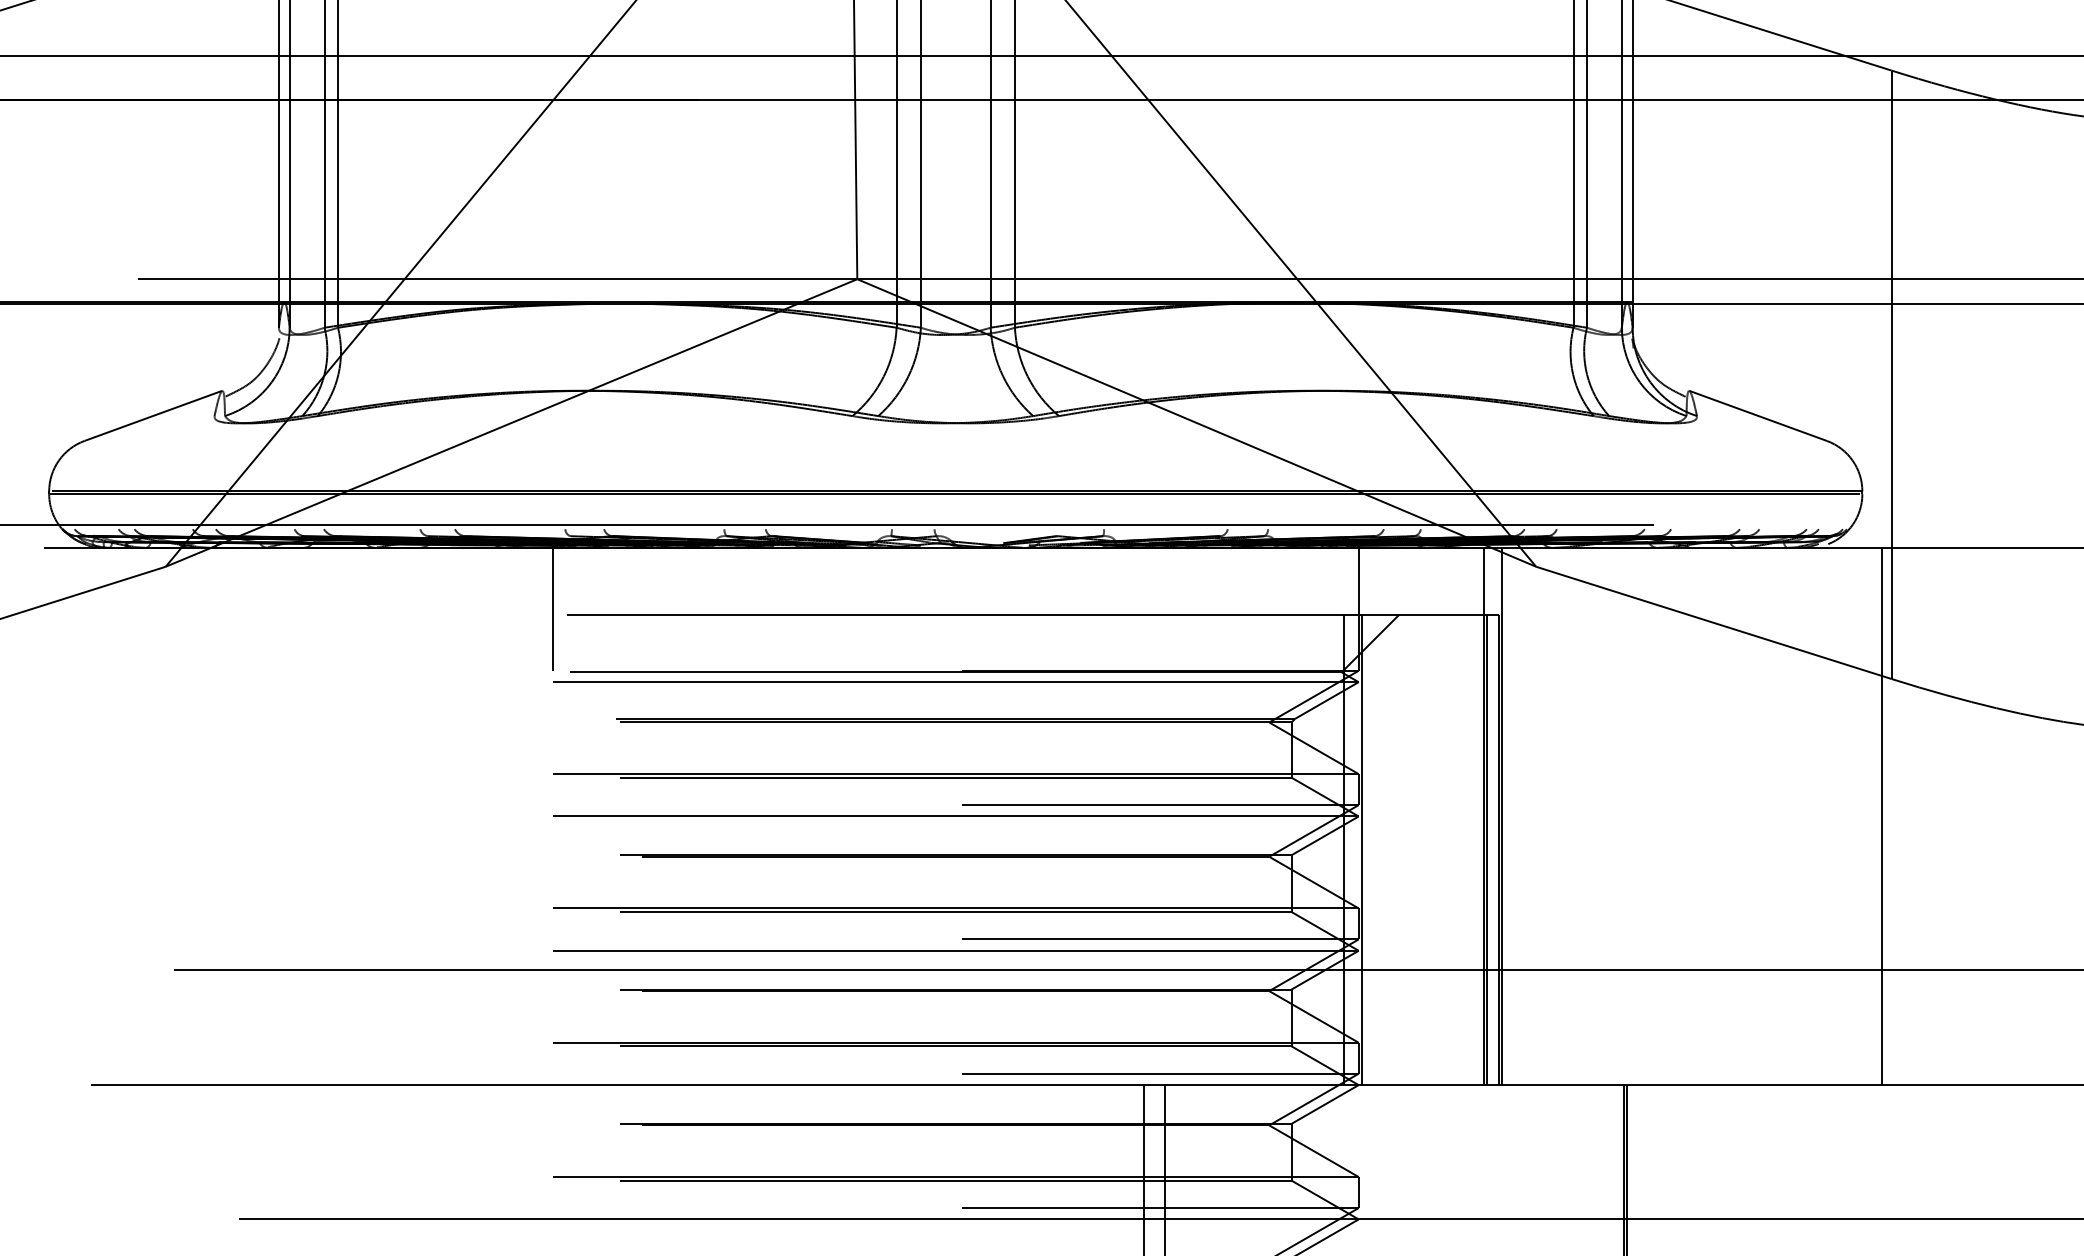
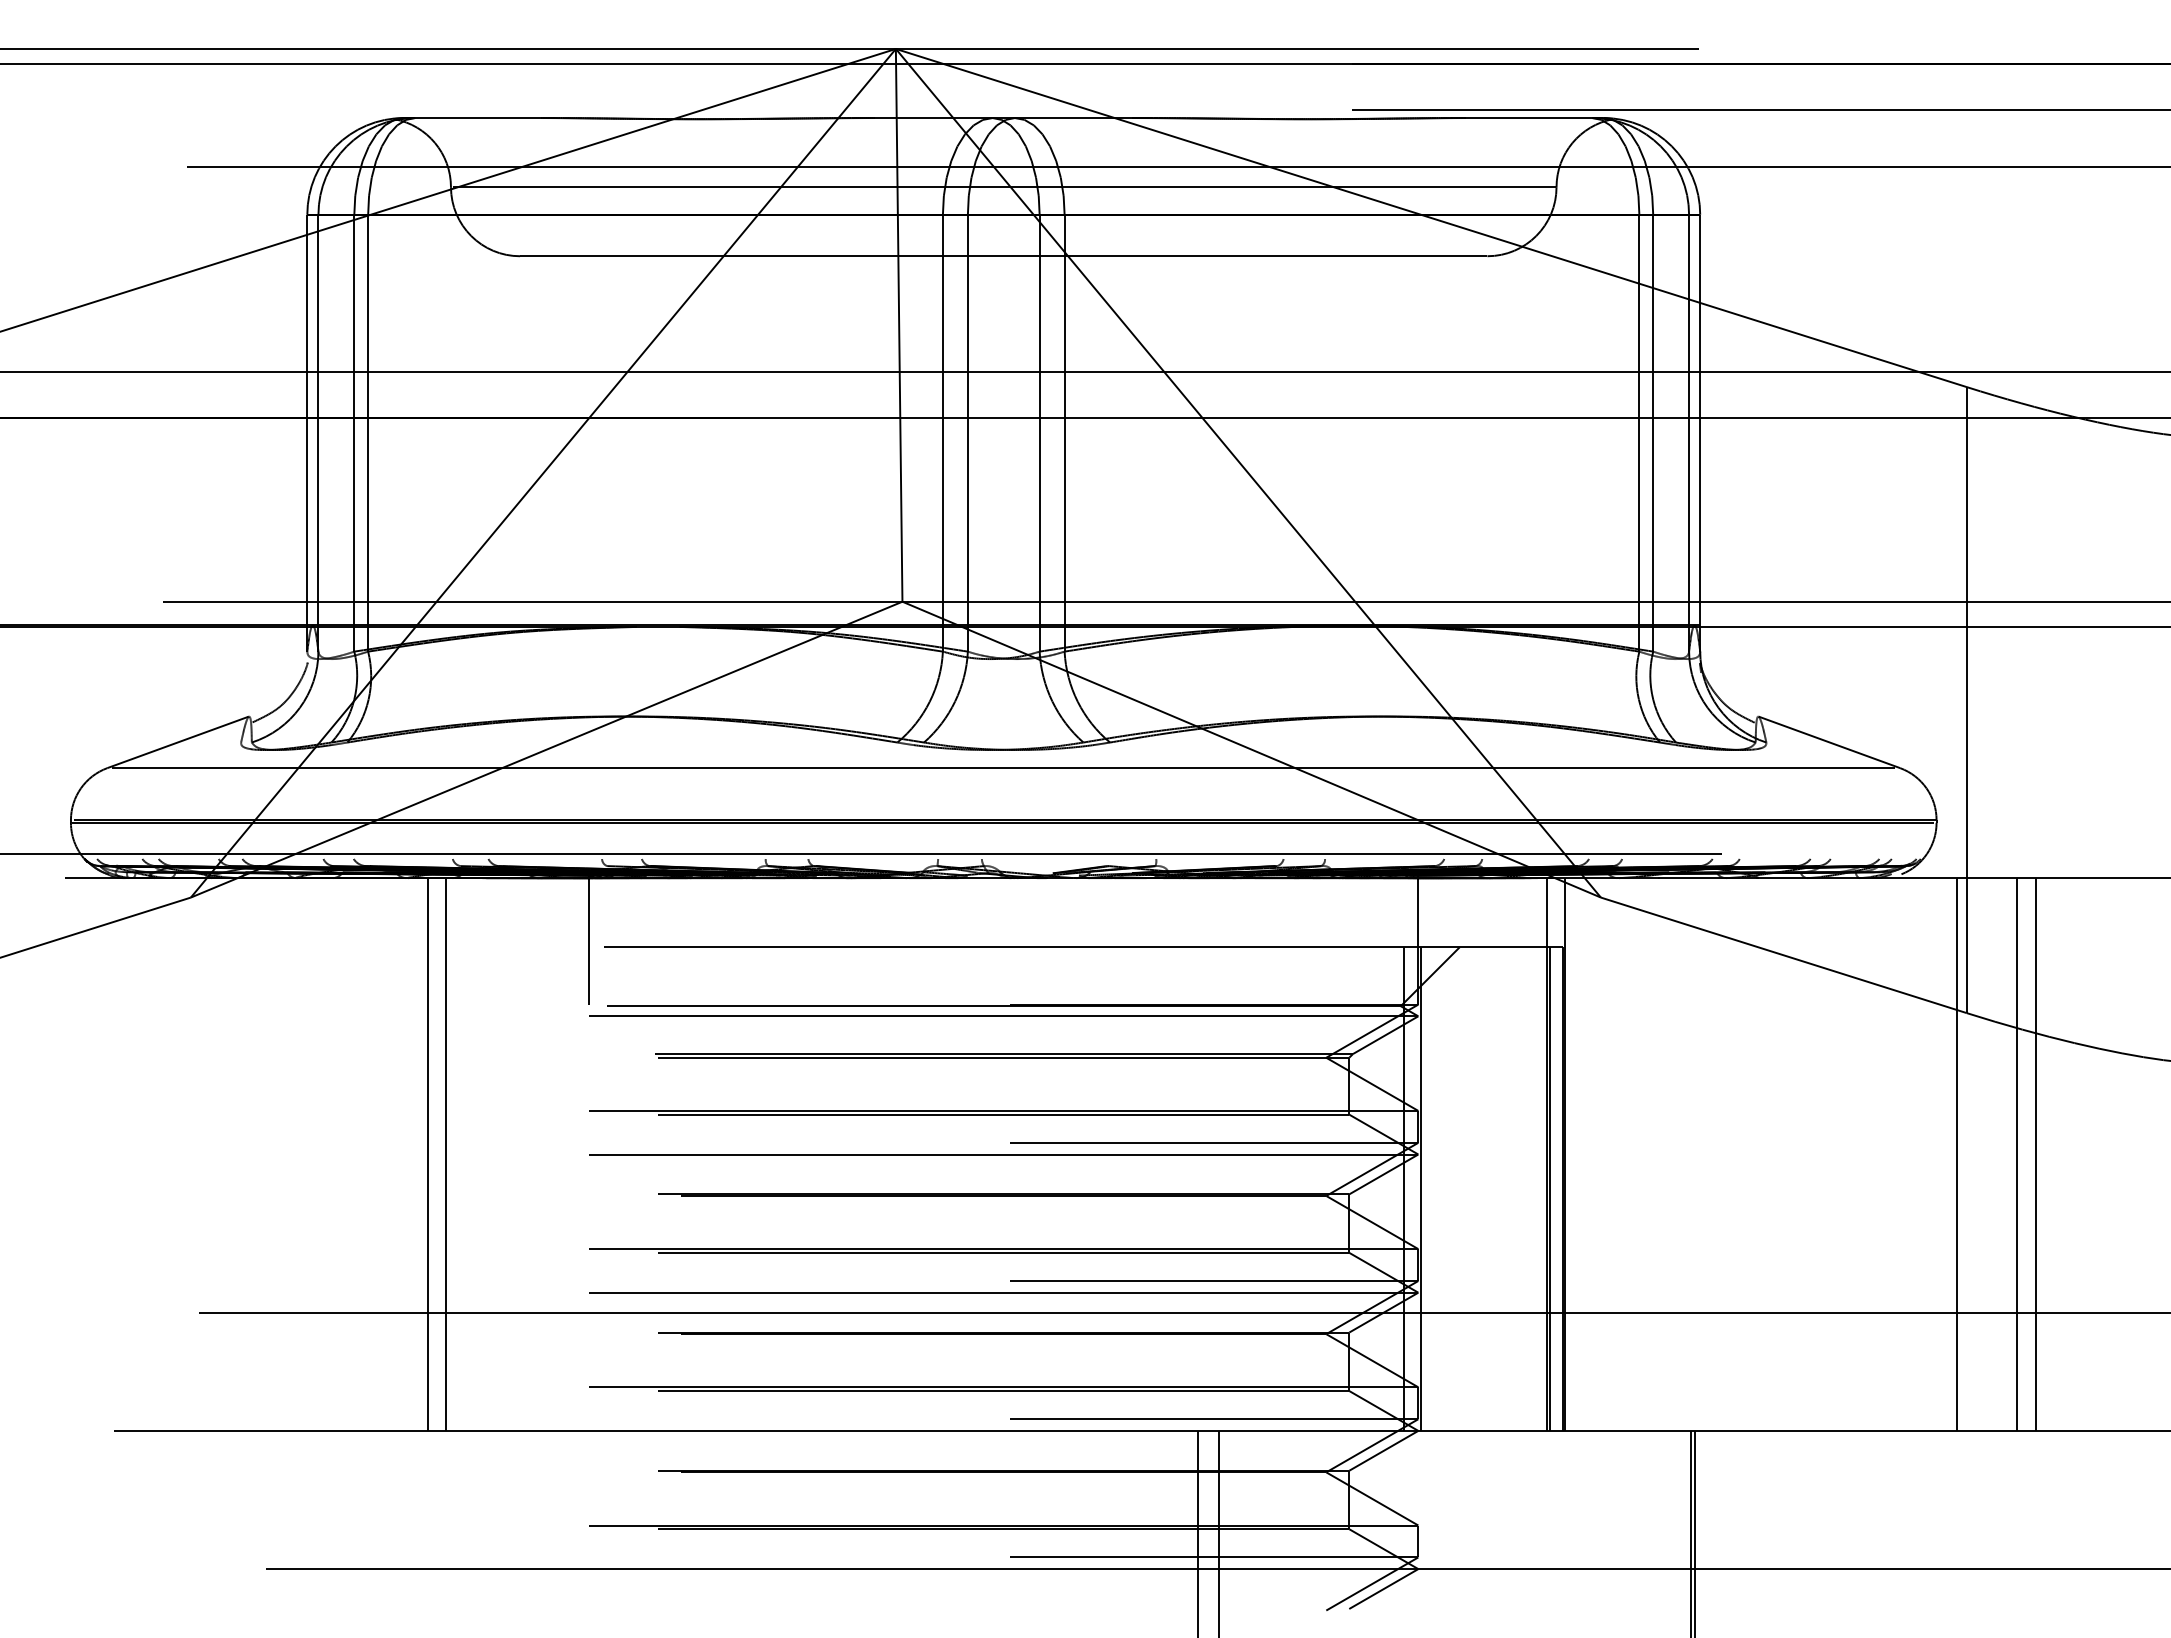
line: (955, 441) -> (1003, 768), added
line: (396, 816) -> (428, 1154), added
line: (414, 816) -> (446, 1154), added
line: (1940, 816) -> (2016, 1154), added
line: (1959, 816) -> (2036, 1154), added

